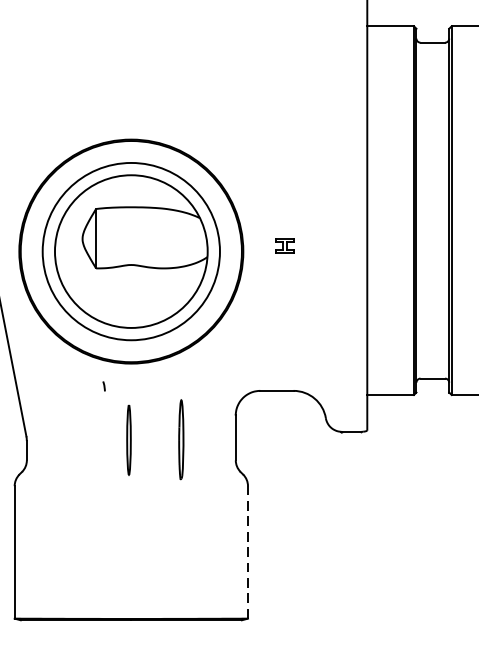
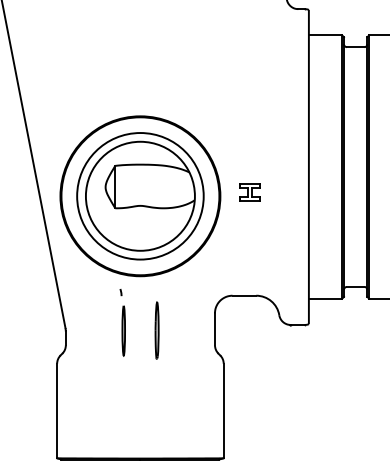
part: (284, 246) -> (249, 192), size x1.67
line: (128, 439) -> (123, 330), moved
part: (180, 439) -> (156, 330), moved
line: (247, 551) -> (223, 410), dashed -> solid

